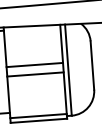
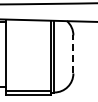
line: (34, 64) -> (28, 50), removed
line: (92, 64) -> (73, 53), solid -> dashed
line: (35, 74) -> (28, 58), removed

